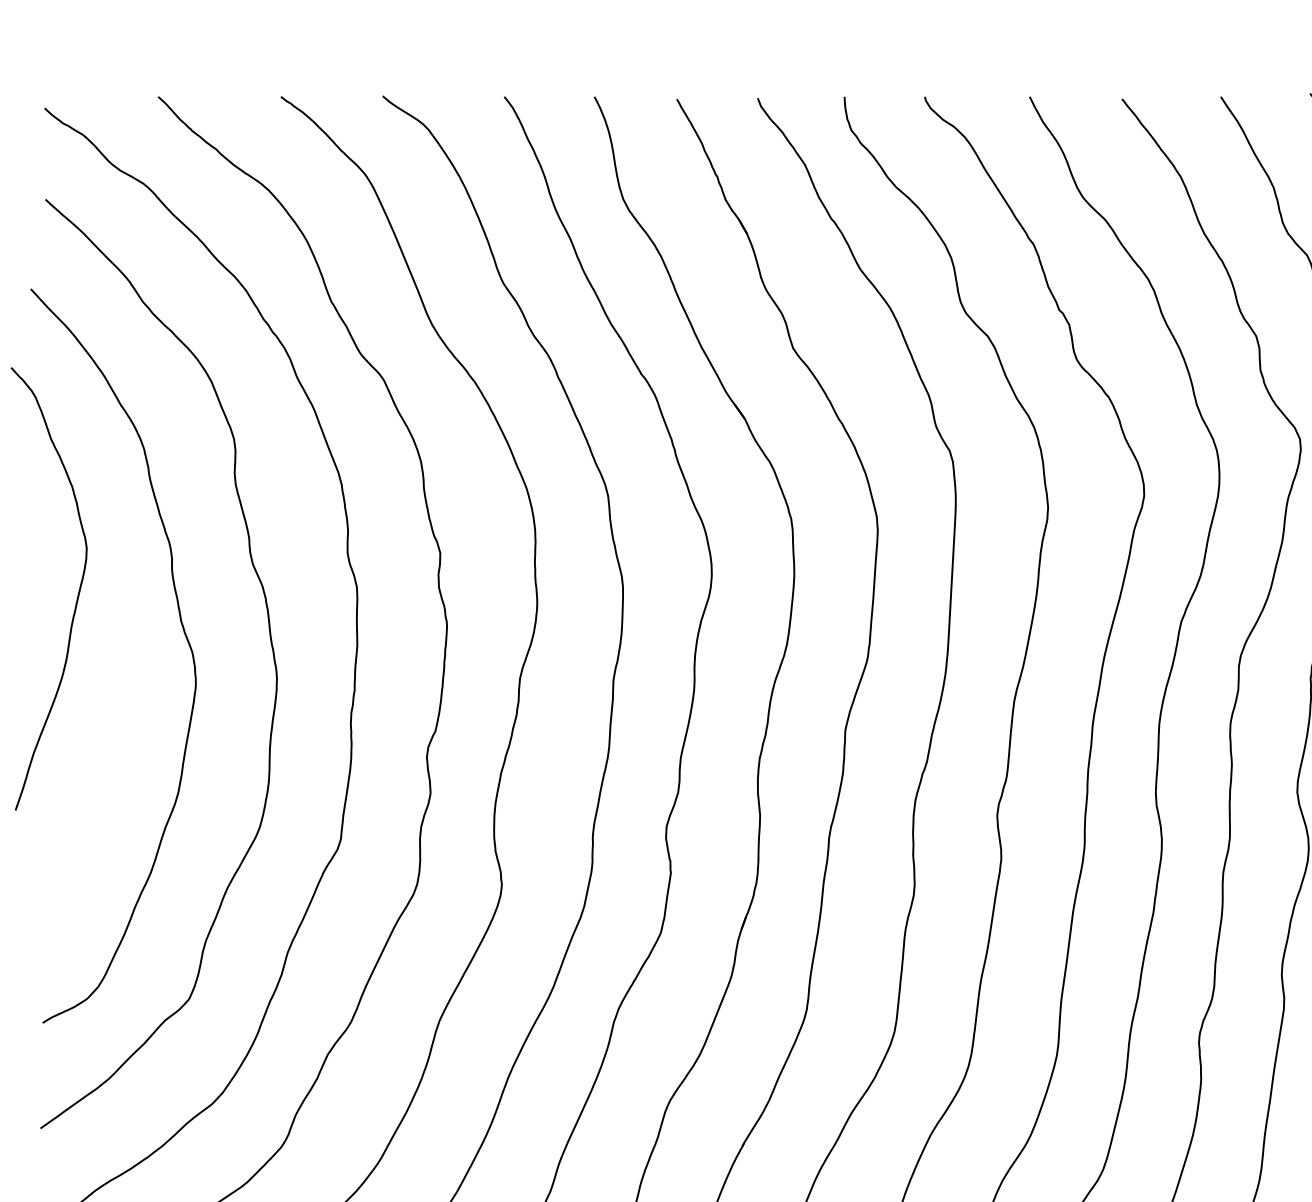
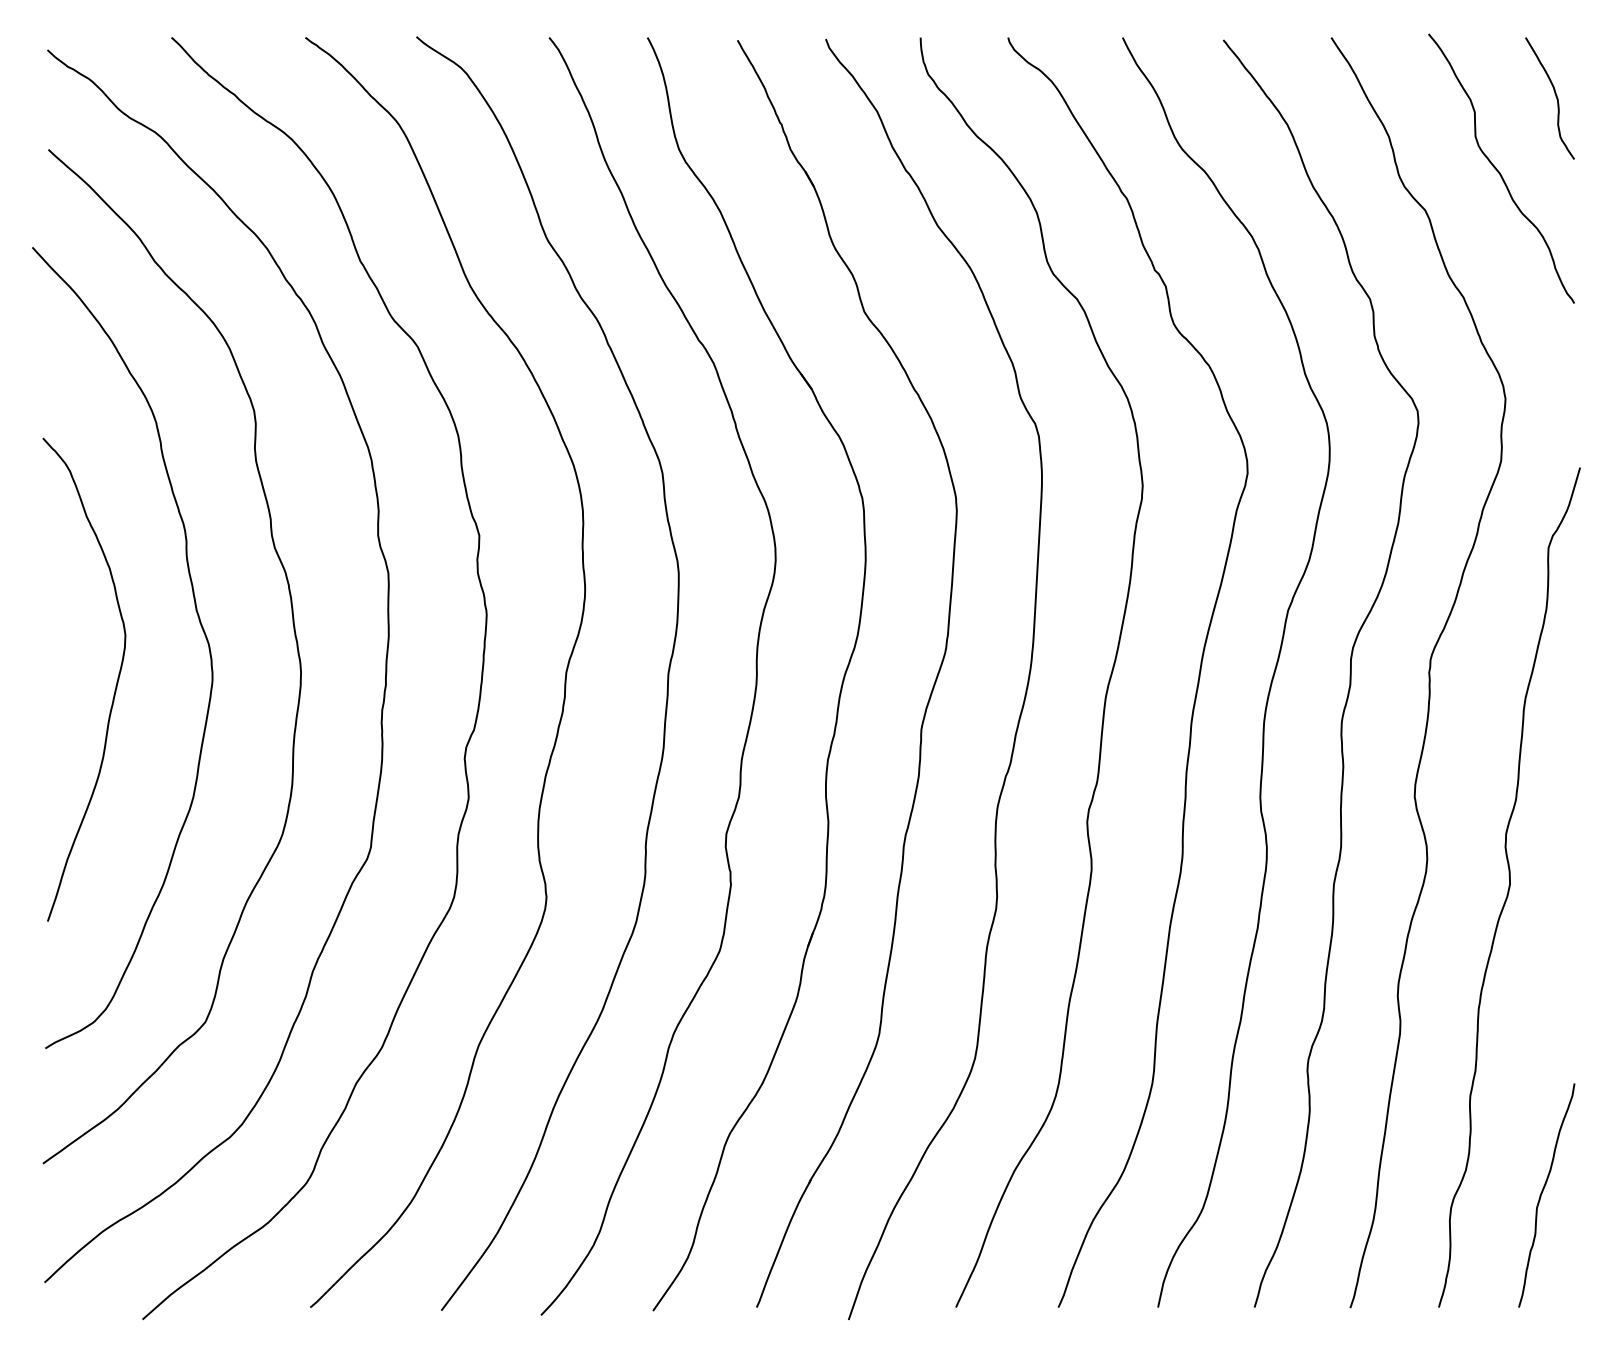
curve: (77, 594) -> (115, 685), moved

